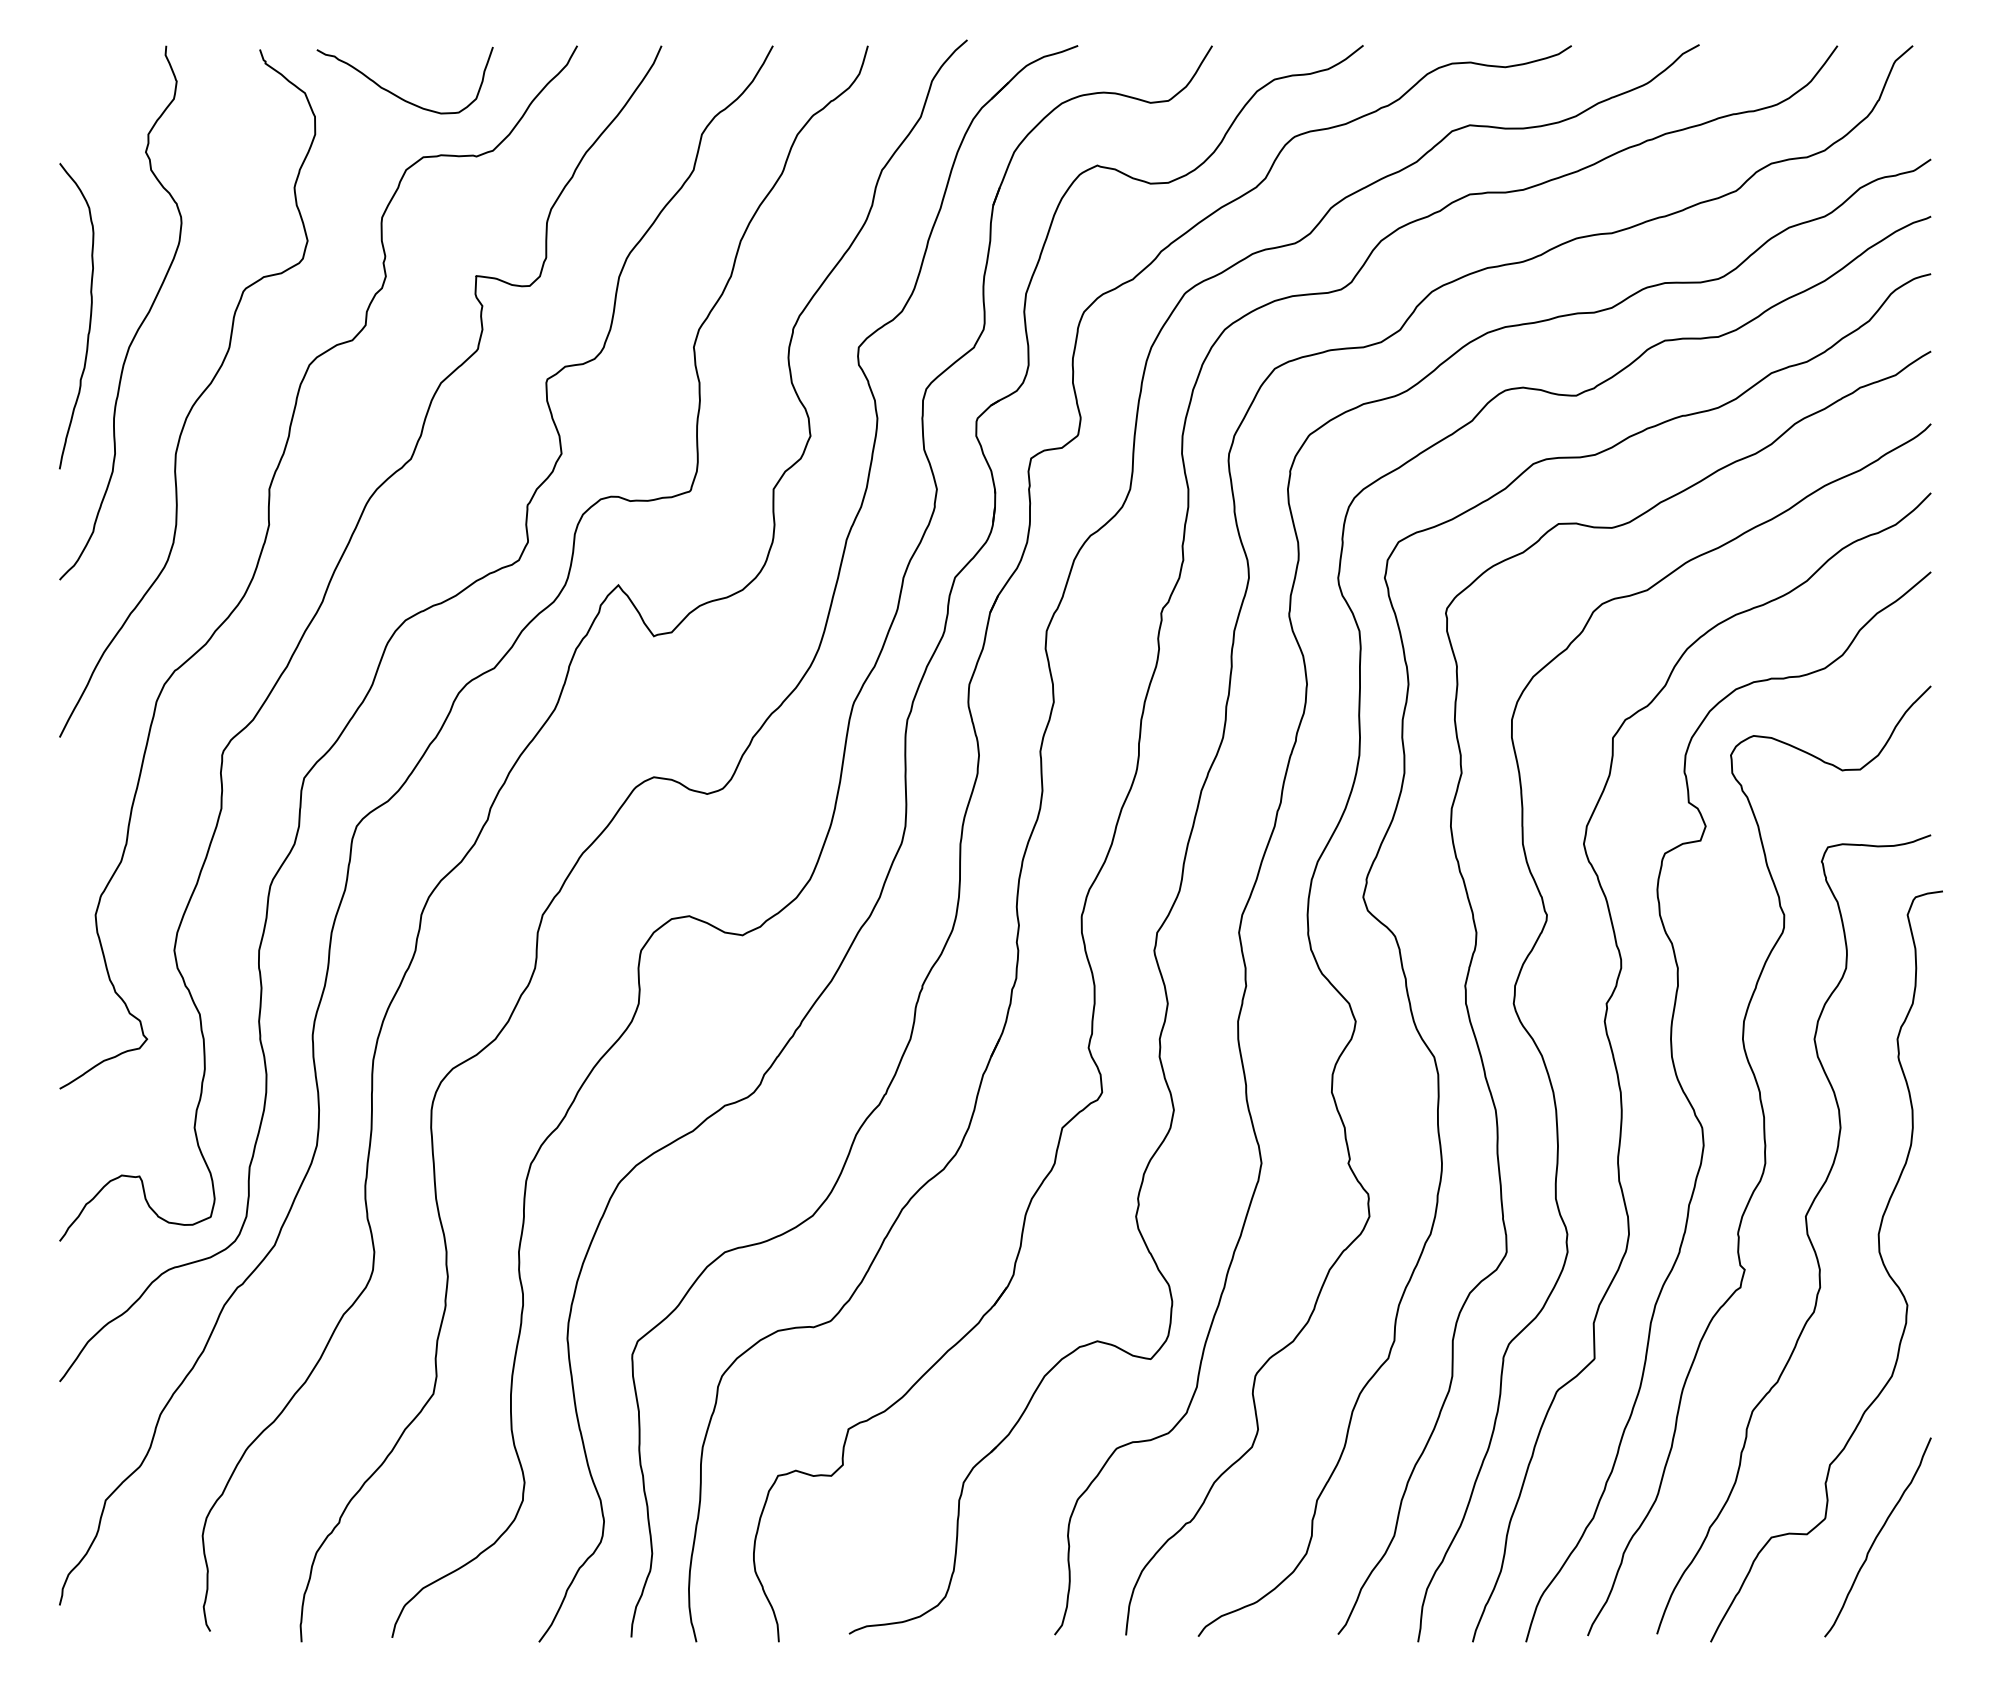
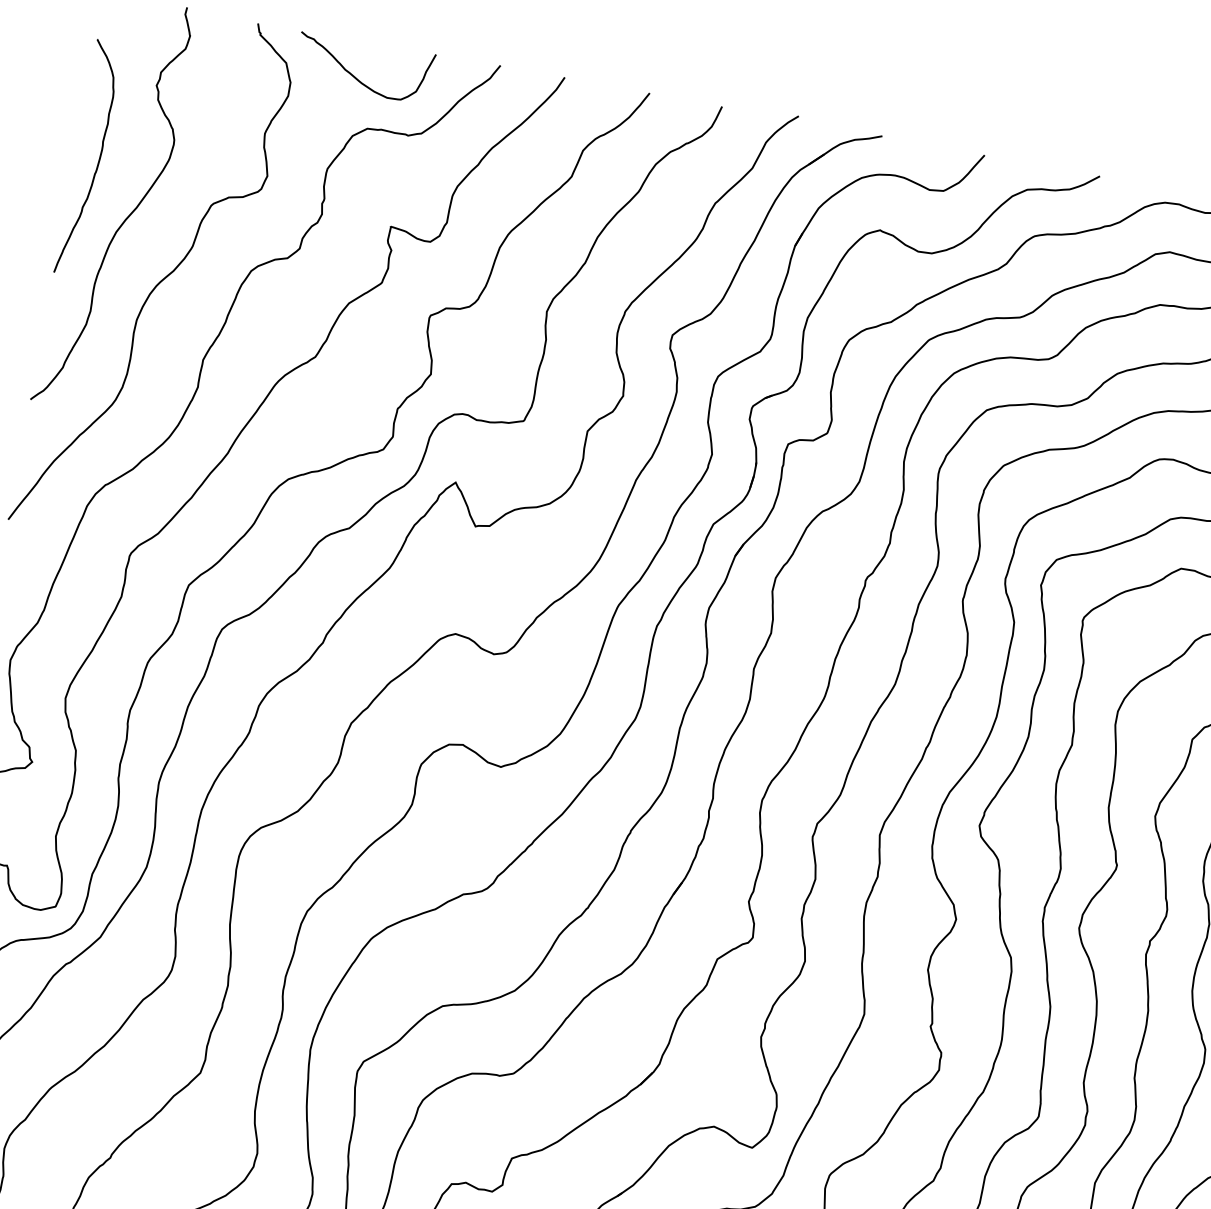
curve: (89, 317) -> (98, 160), moved

